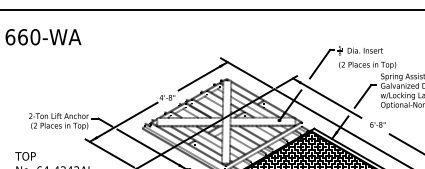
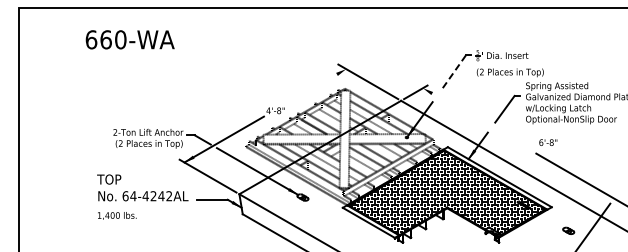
line: (319, 64) -> (454, 71), solid -> dashed
line: (203, 76) -> (317, 85), removed
line: (326, 98) -> (462, 111), removed
text: (377, 124) -> (548, 142), moved

